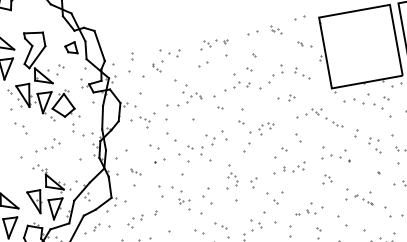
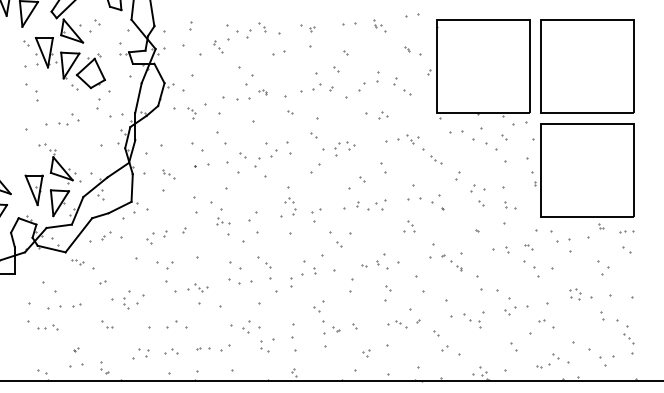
part: (207, 43) -> (262, 27), moved
part: (196, 95) -> (262, 91), size x0.6
part: (145, 122) -> (191, 113), size x0.7

